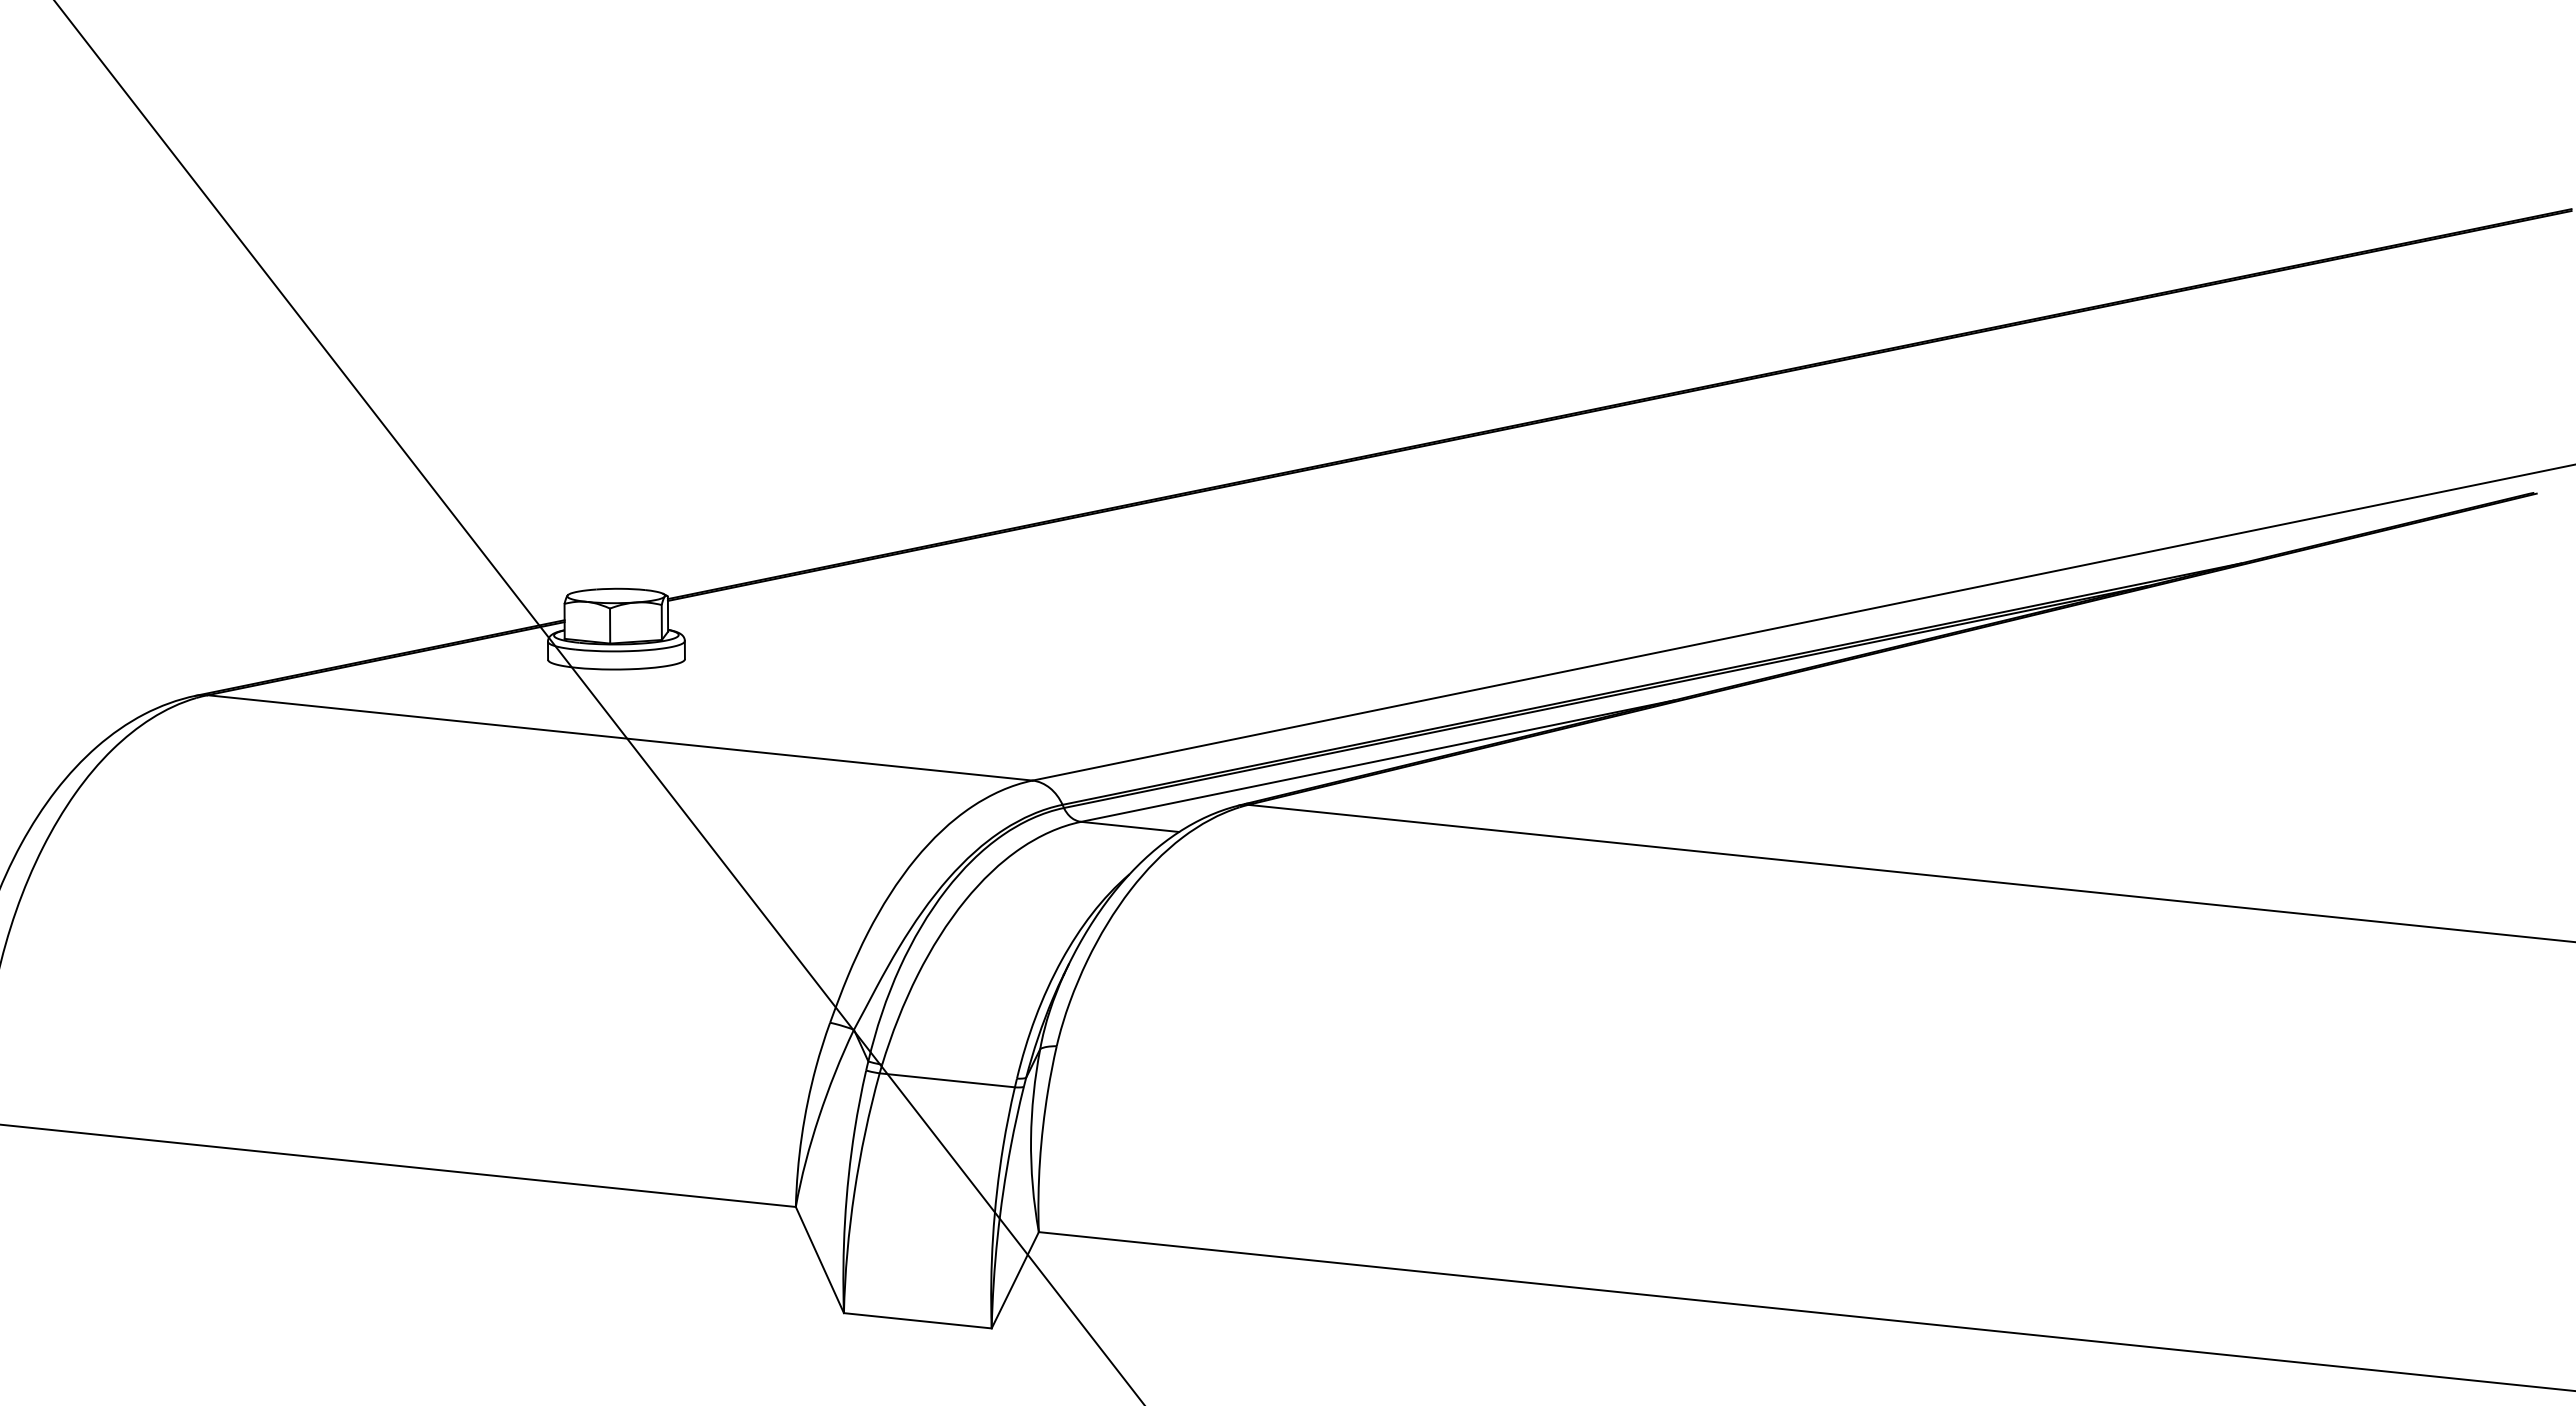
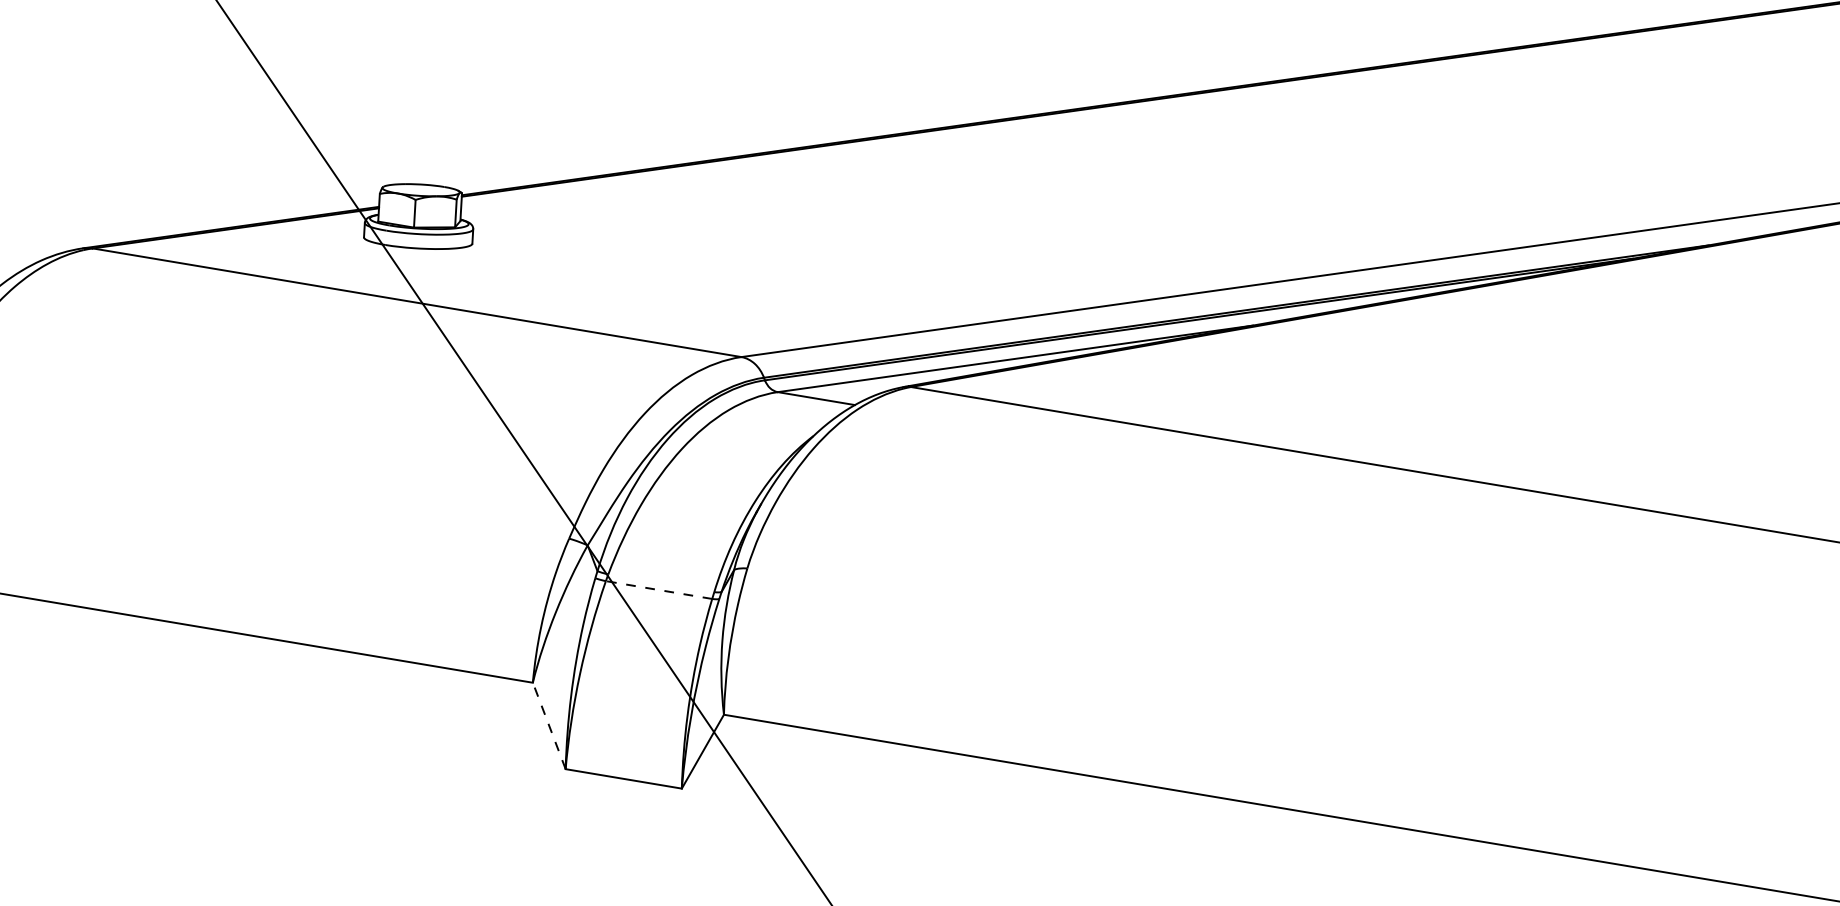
line: (947, 1080) -> (659, 590), solid -> dashed
line: (819, 1259) -> (548, 725), solid -> dashed

